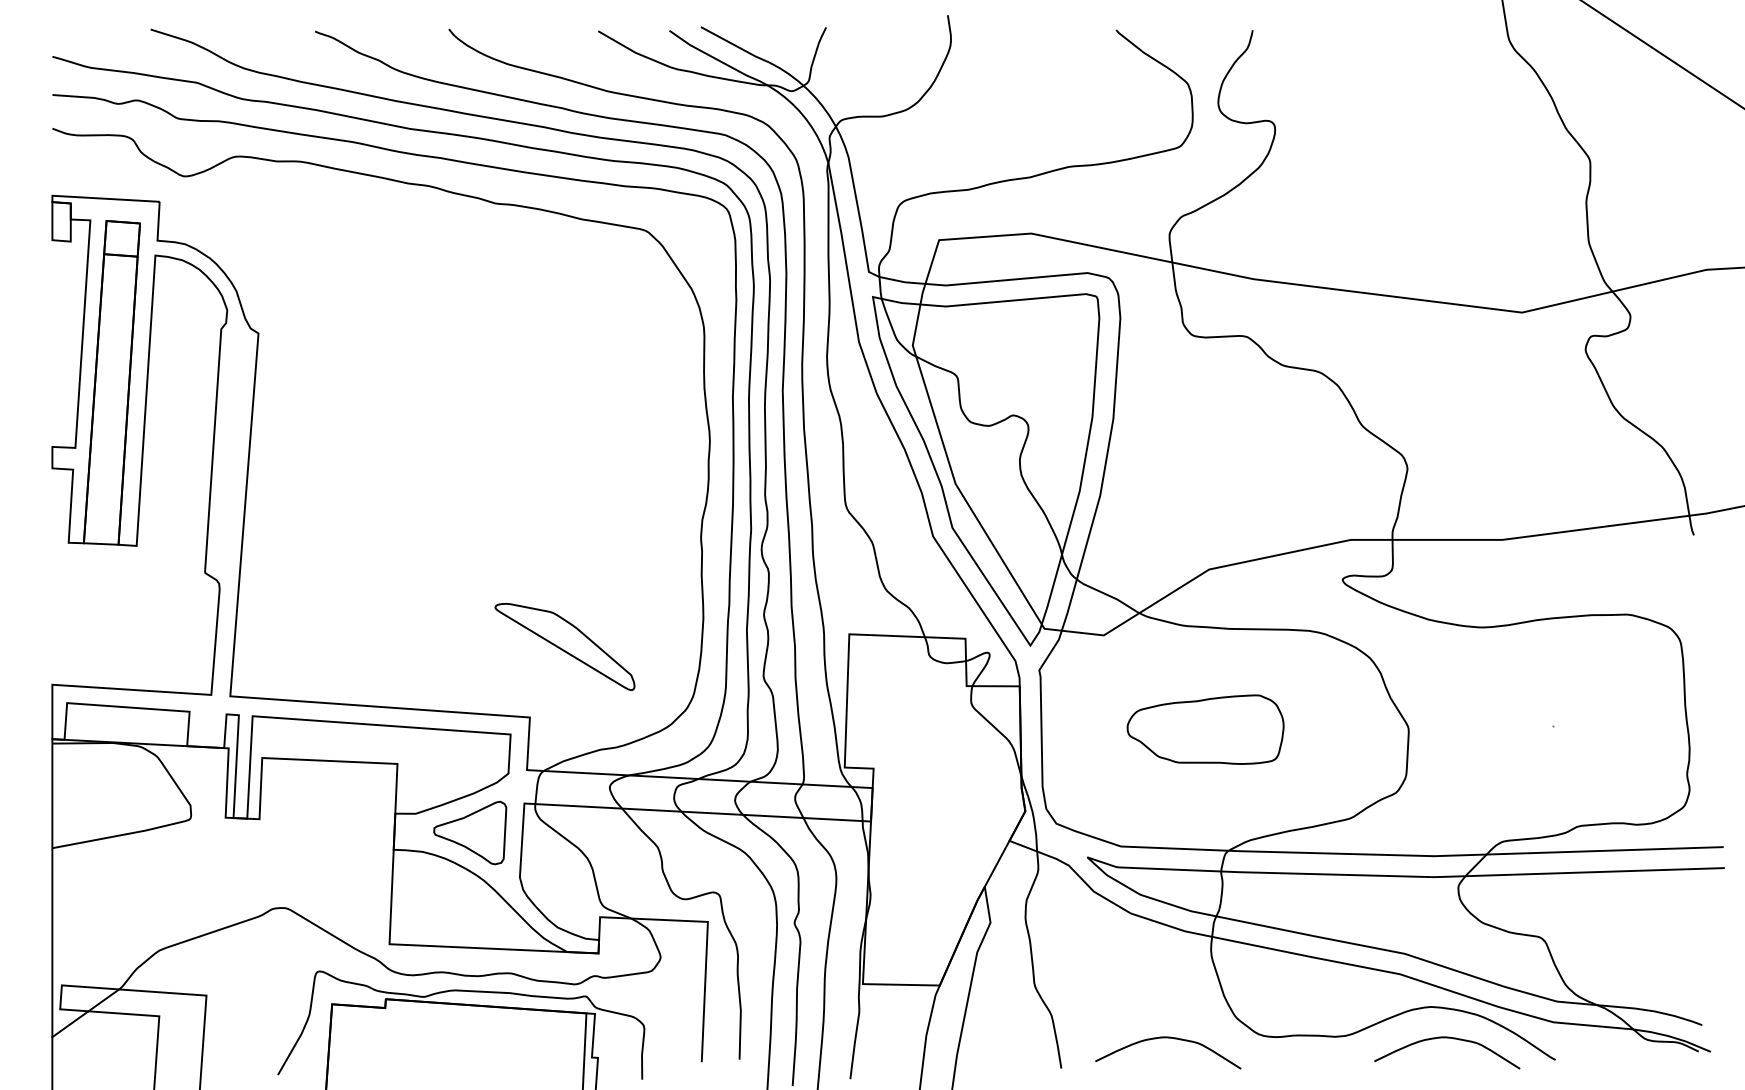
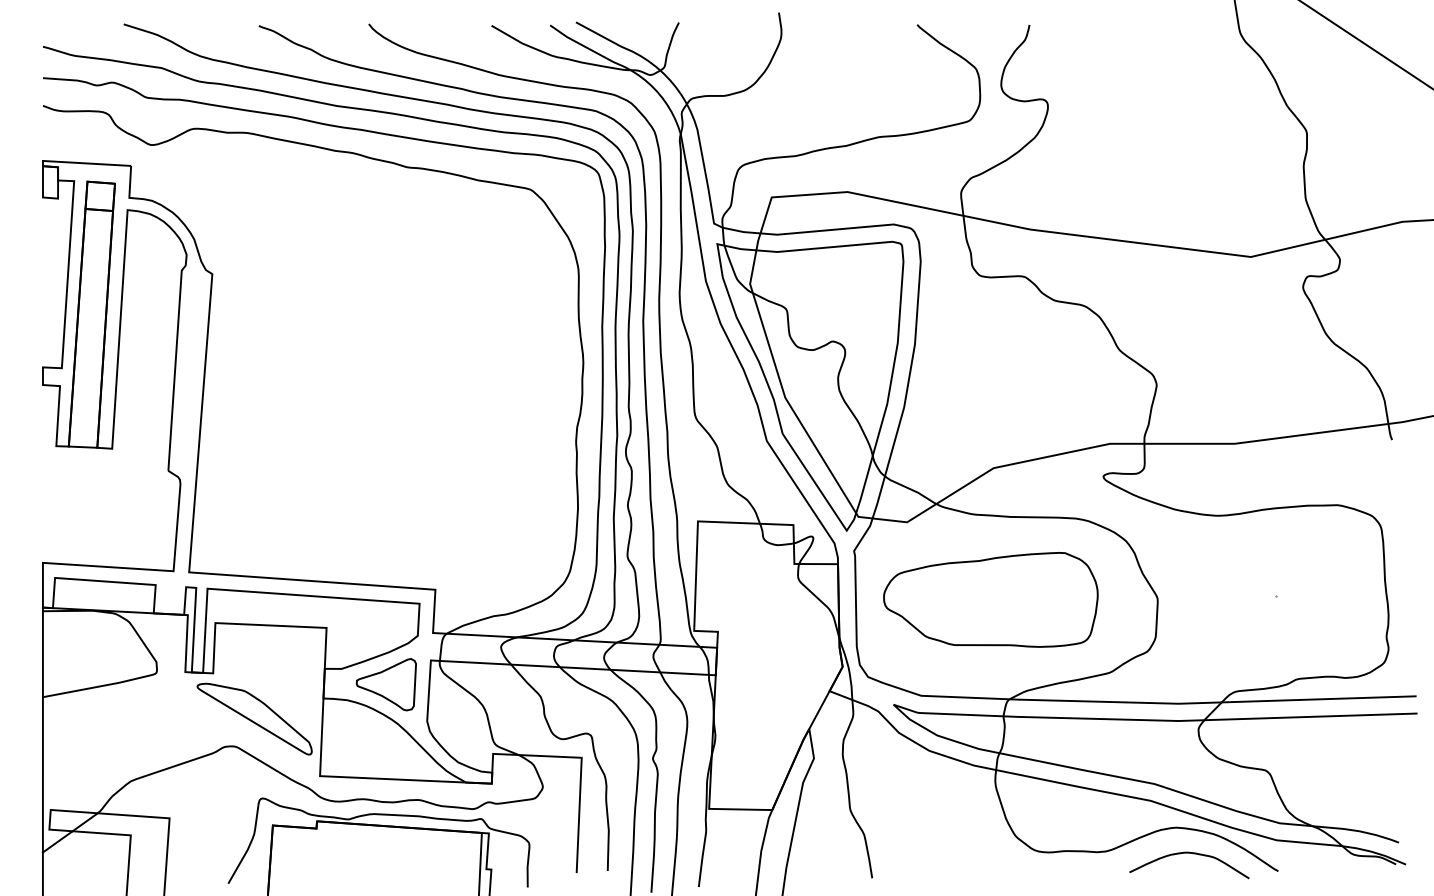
part: (564, 646) -> (254, 718), moved
part: (1205, 729) -> (990, 599), size x1.67
curve: (1168, 1038) -> (960, 853), removed

